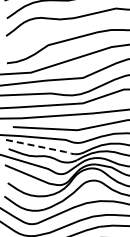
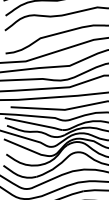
line: (42, 147) -> (35, 124), dashed -> solid

